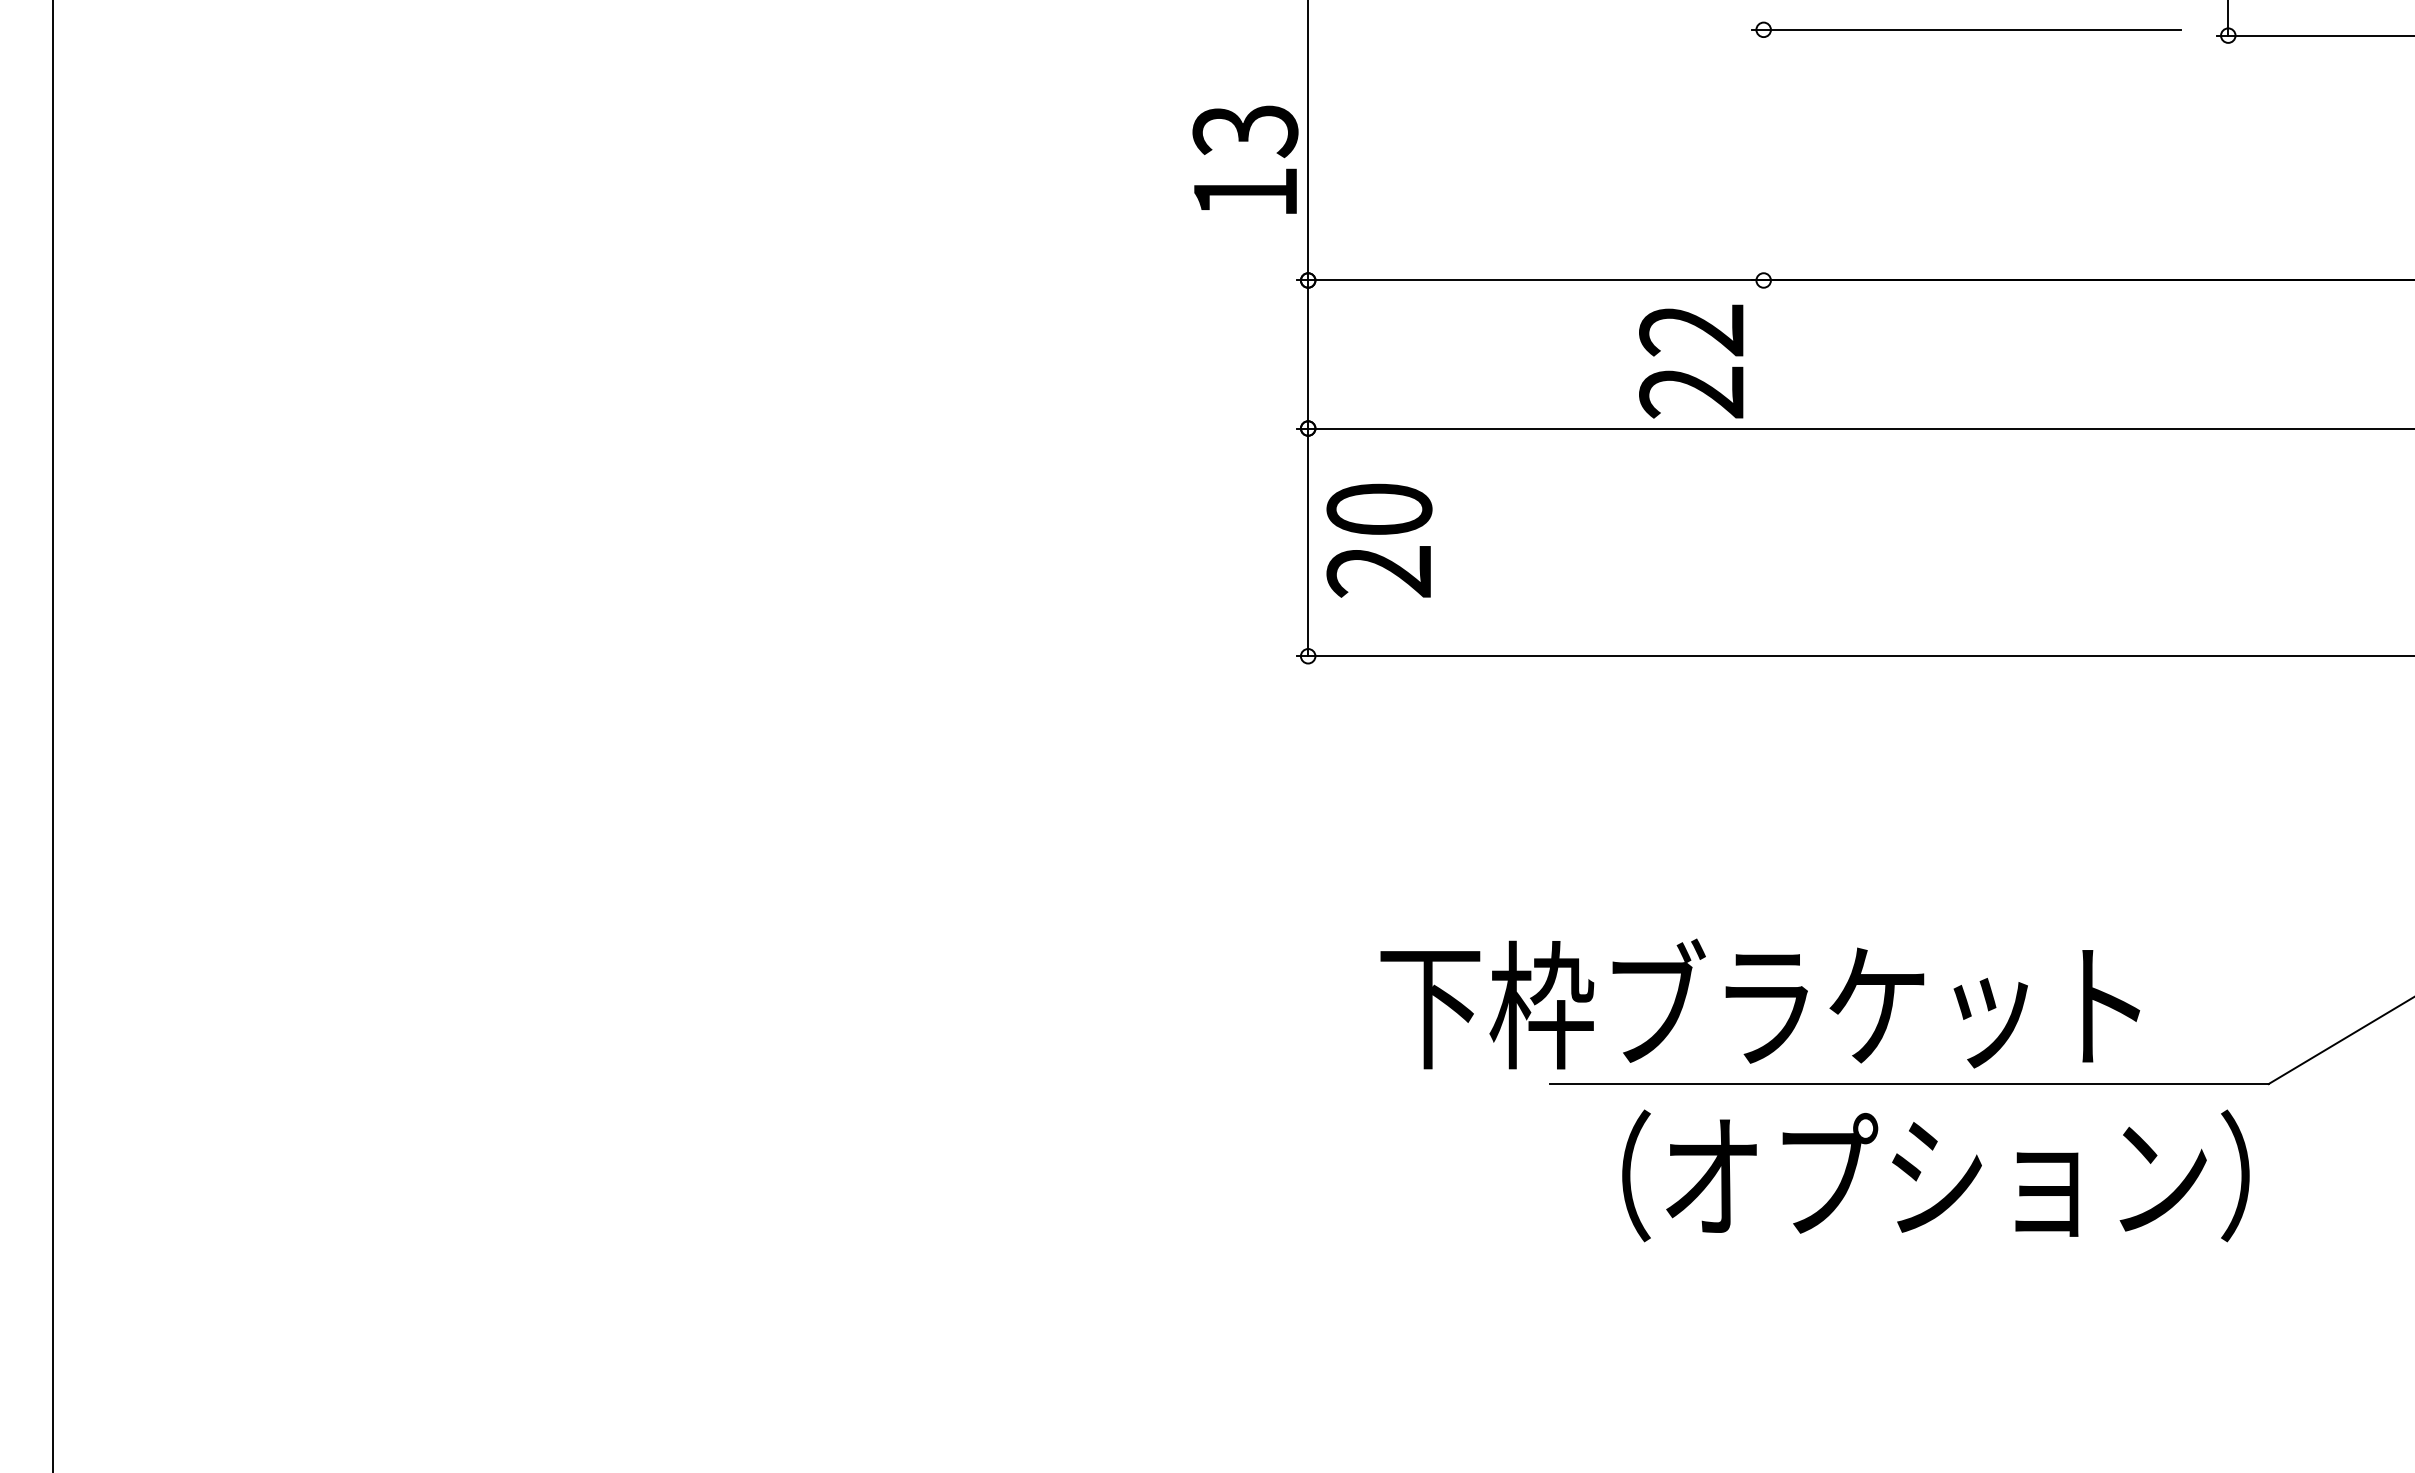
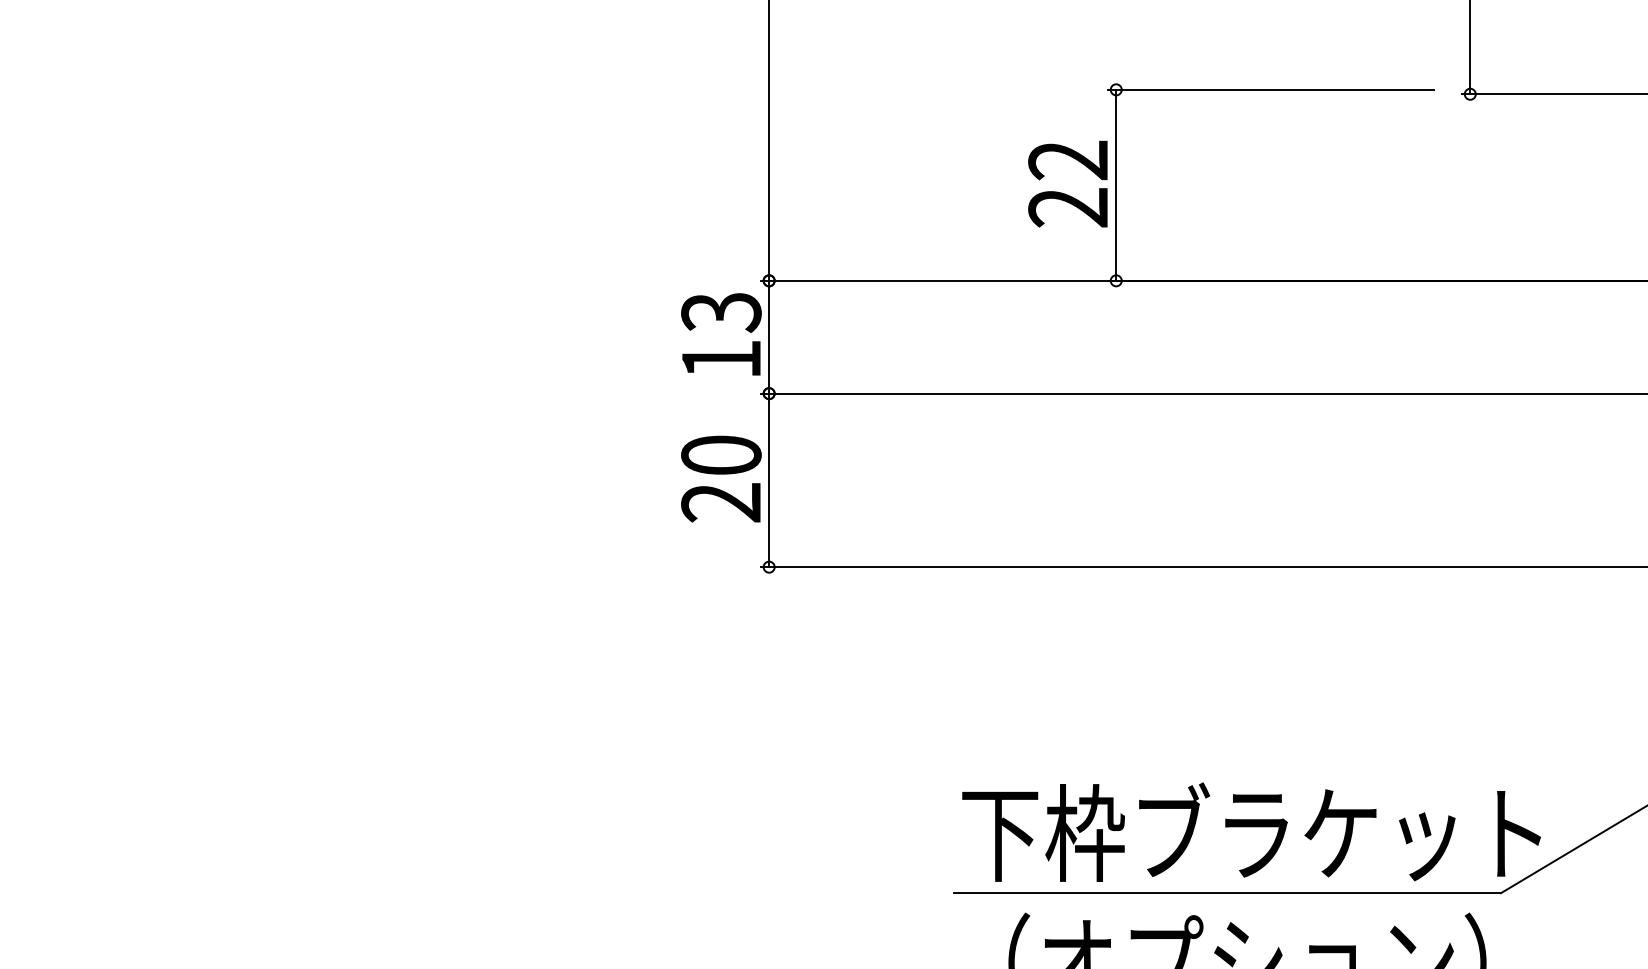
line: (1763, 154) -> (1116, 184), added
text: (1245, 159) -> (721, 334), moved
text: (1691, 361) -> (1068, 184), moved
text: (1379, 540) -> (721, 478), moved
text: (1760, 1003) -> (1251, 831), moved

